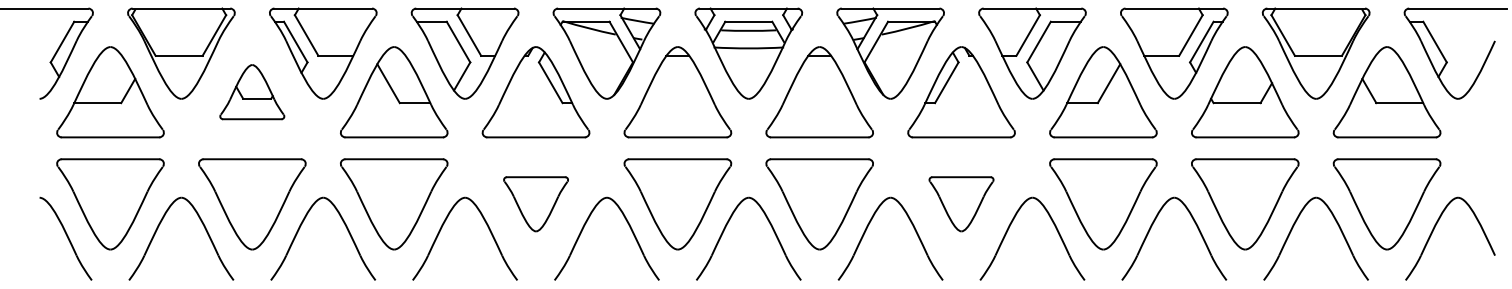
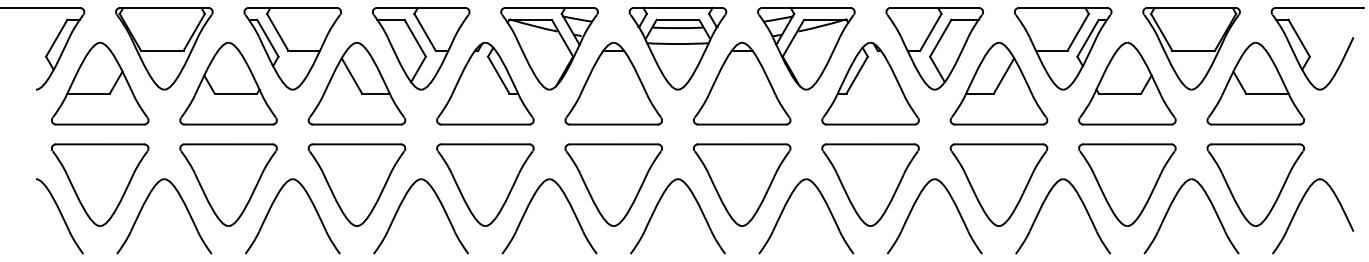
part: (252, 92) -> (228, 83), size x1.67
part: (536, 203) -> (485, 184), size x1.67
part: (961, 203) -> (870, 184), size x1.67

